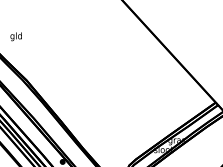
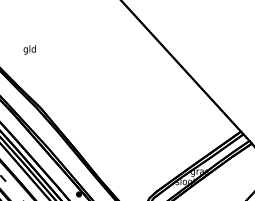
text: (15, 36) -> (29, 49), moved

